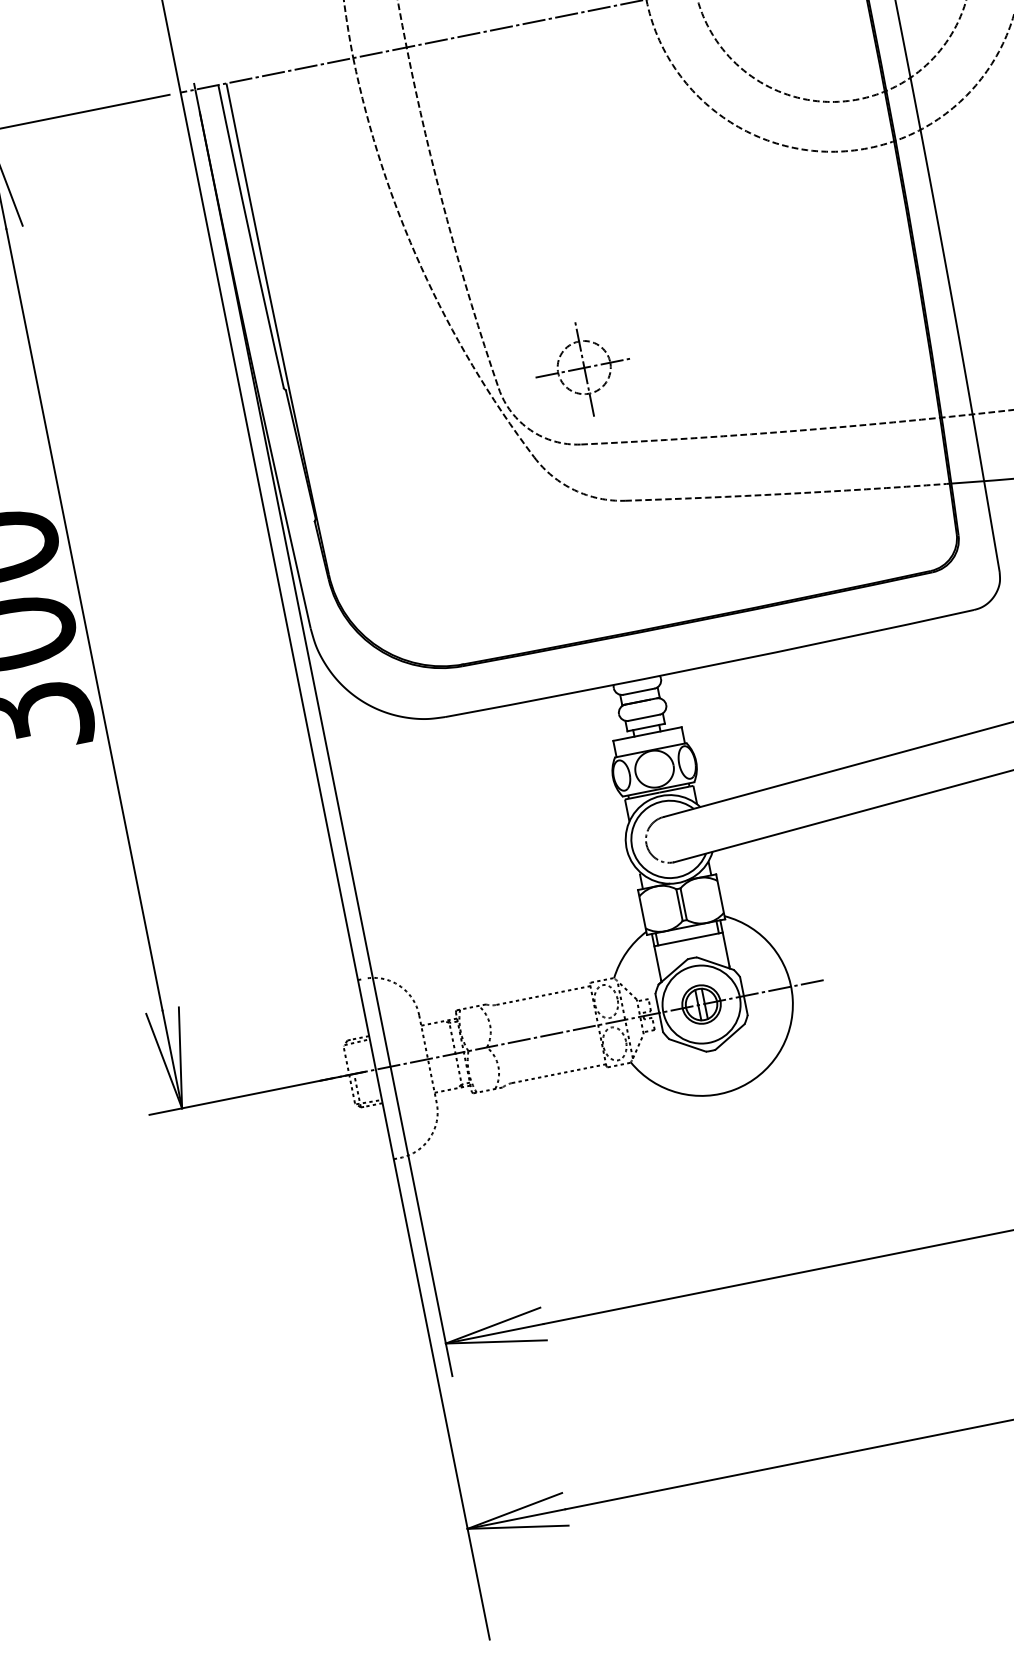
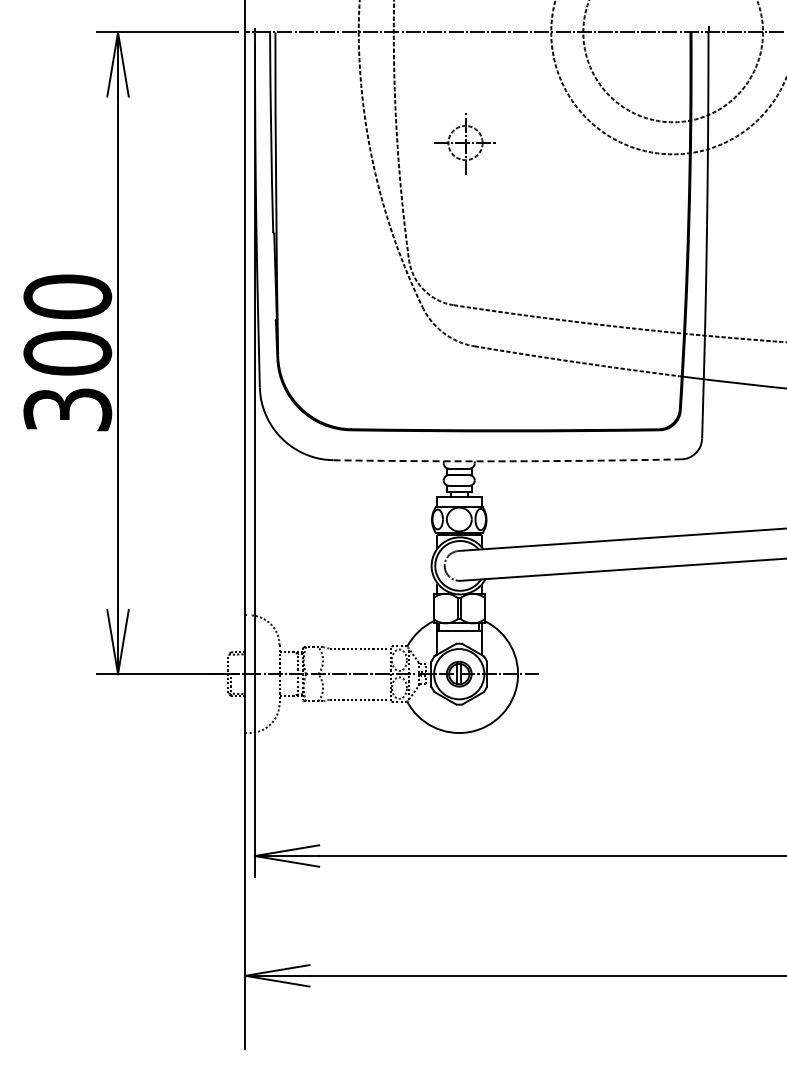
part: (582, 368) -> (464, 143), moved
arc: (710, 666) -> (507, 461), solid -> dashed

